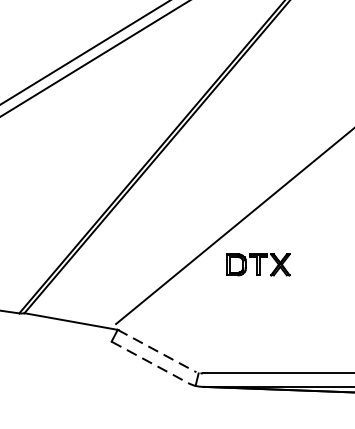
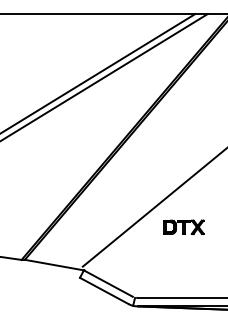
part: (257, 265) -> (183, 227), moved
line: (156, 350) -> (108, 283), dashed -> solid
line: (150, 363) -> (104, 291), dashed -> solid

